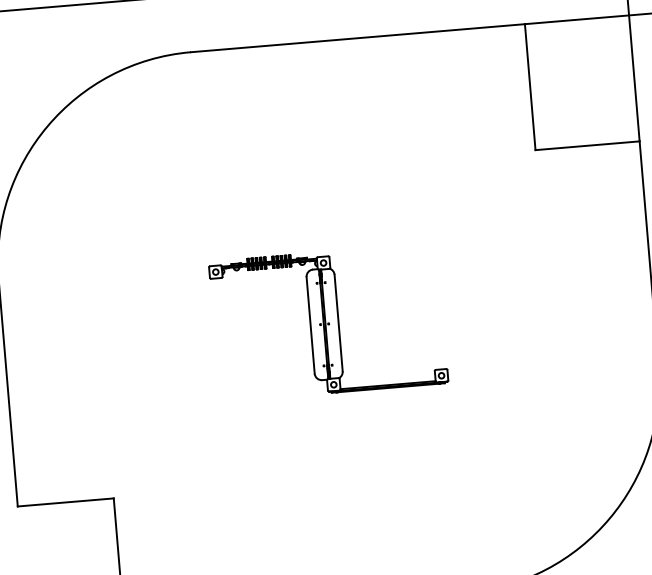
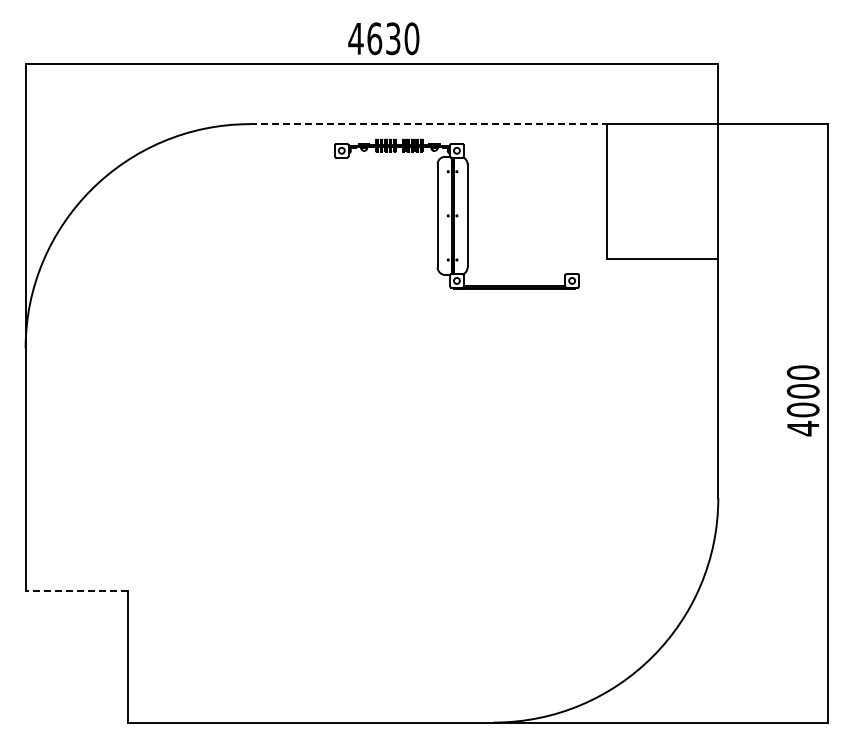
line: (358, 38) -> (429, 124), solid -> dashed
part: (328, 321) -> (456, 213), moved
line: (65, 502) -> (76, 590), solid -> dashed

